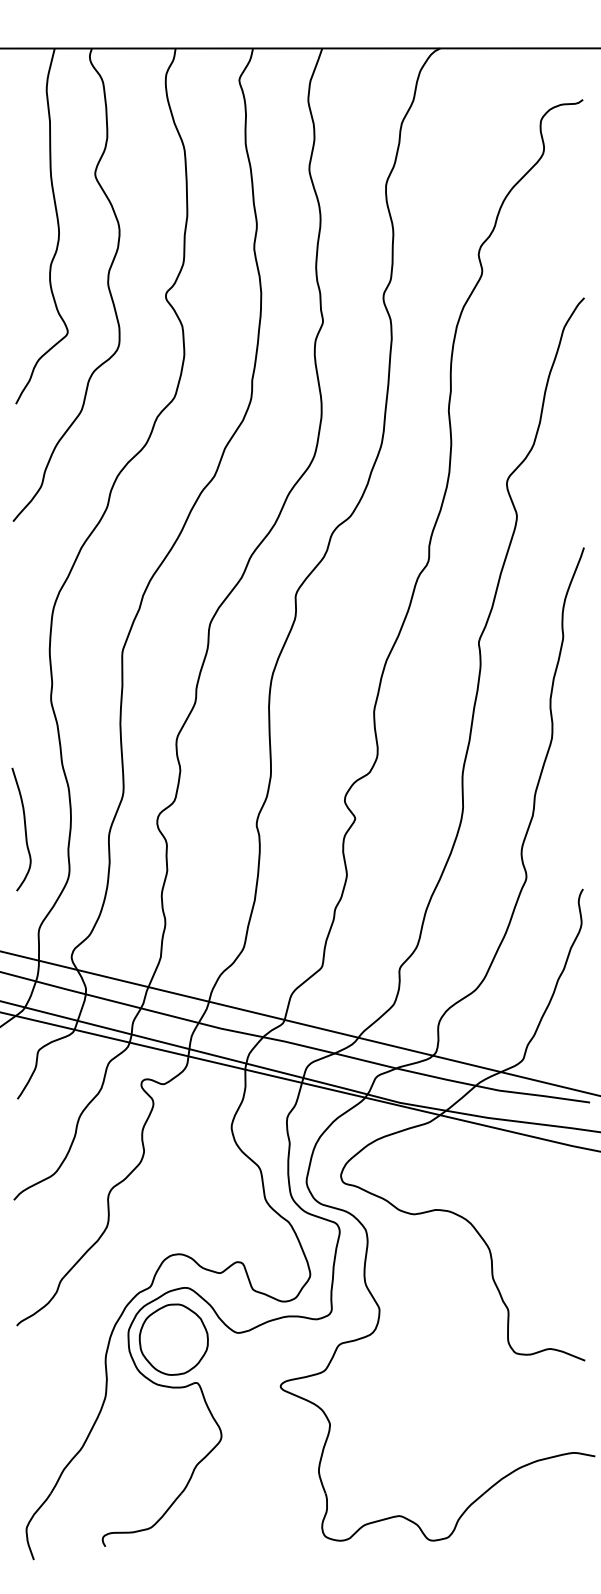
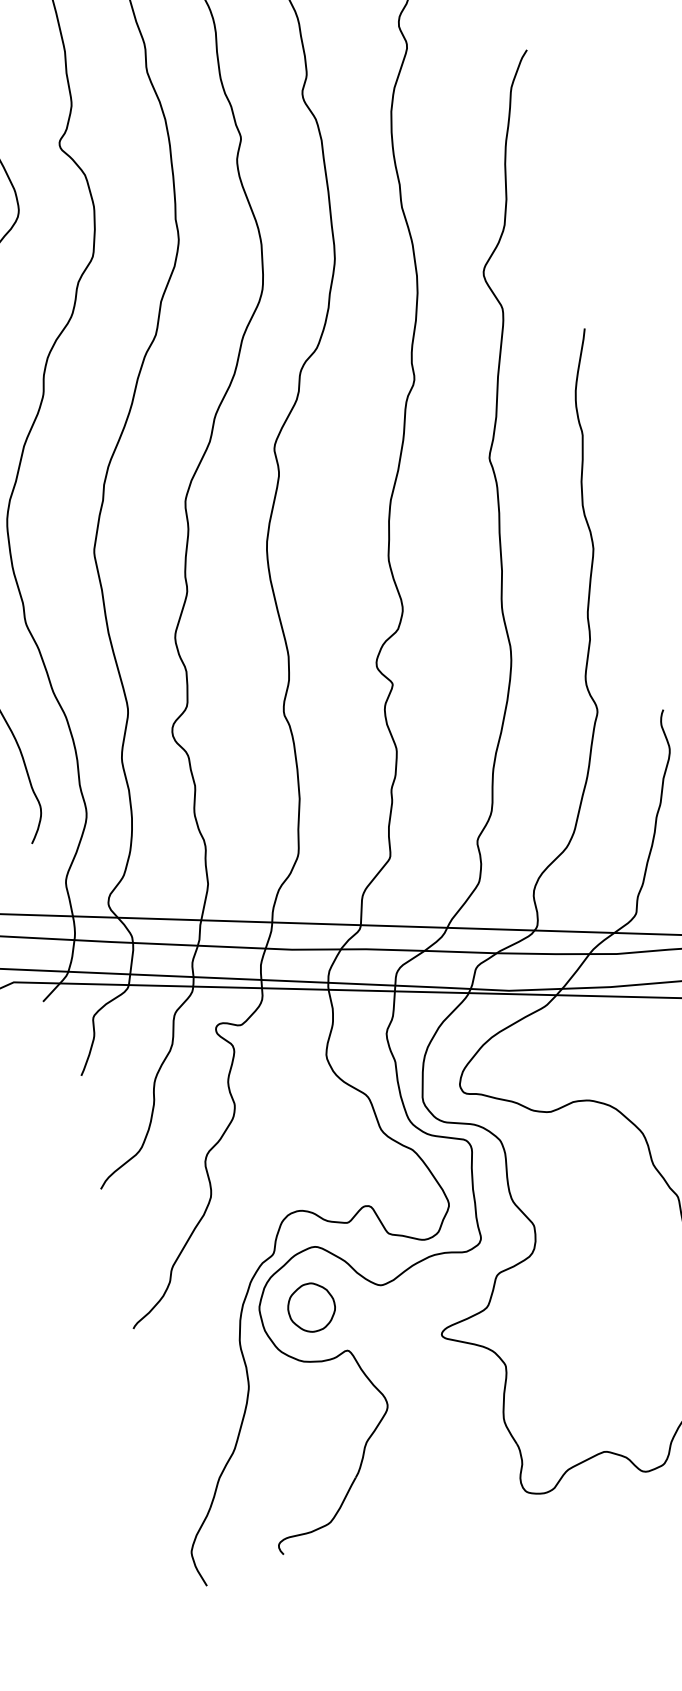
part: (173, 1339) -> (311, 1307), size x0.6

